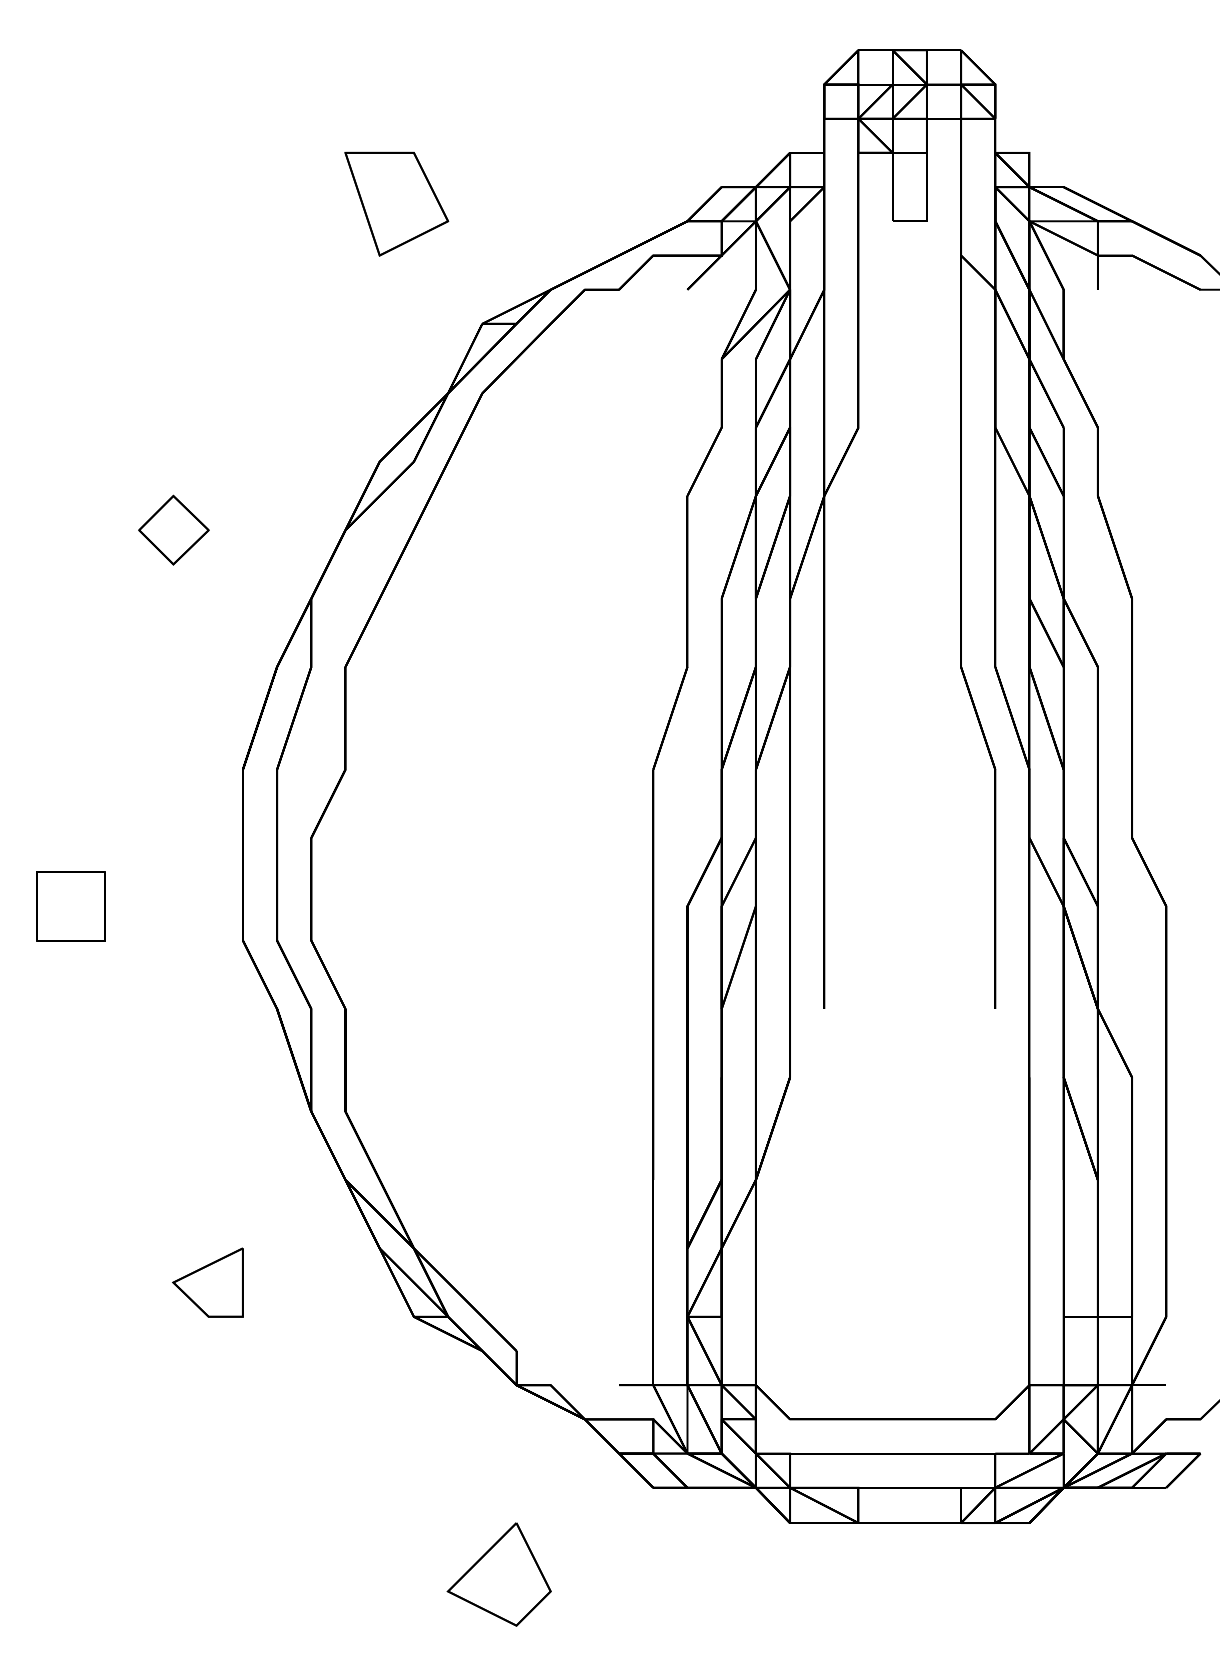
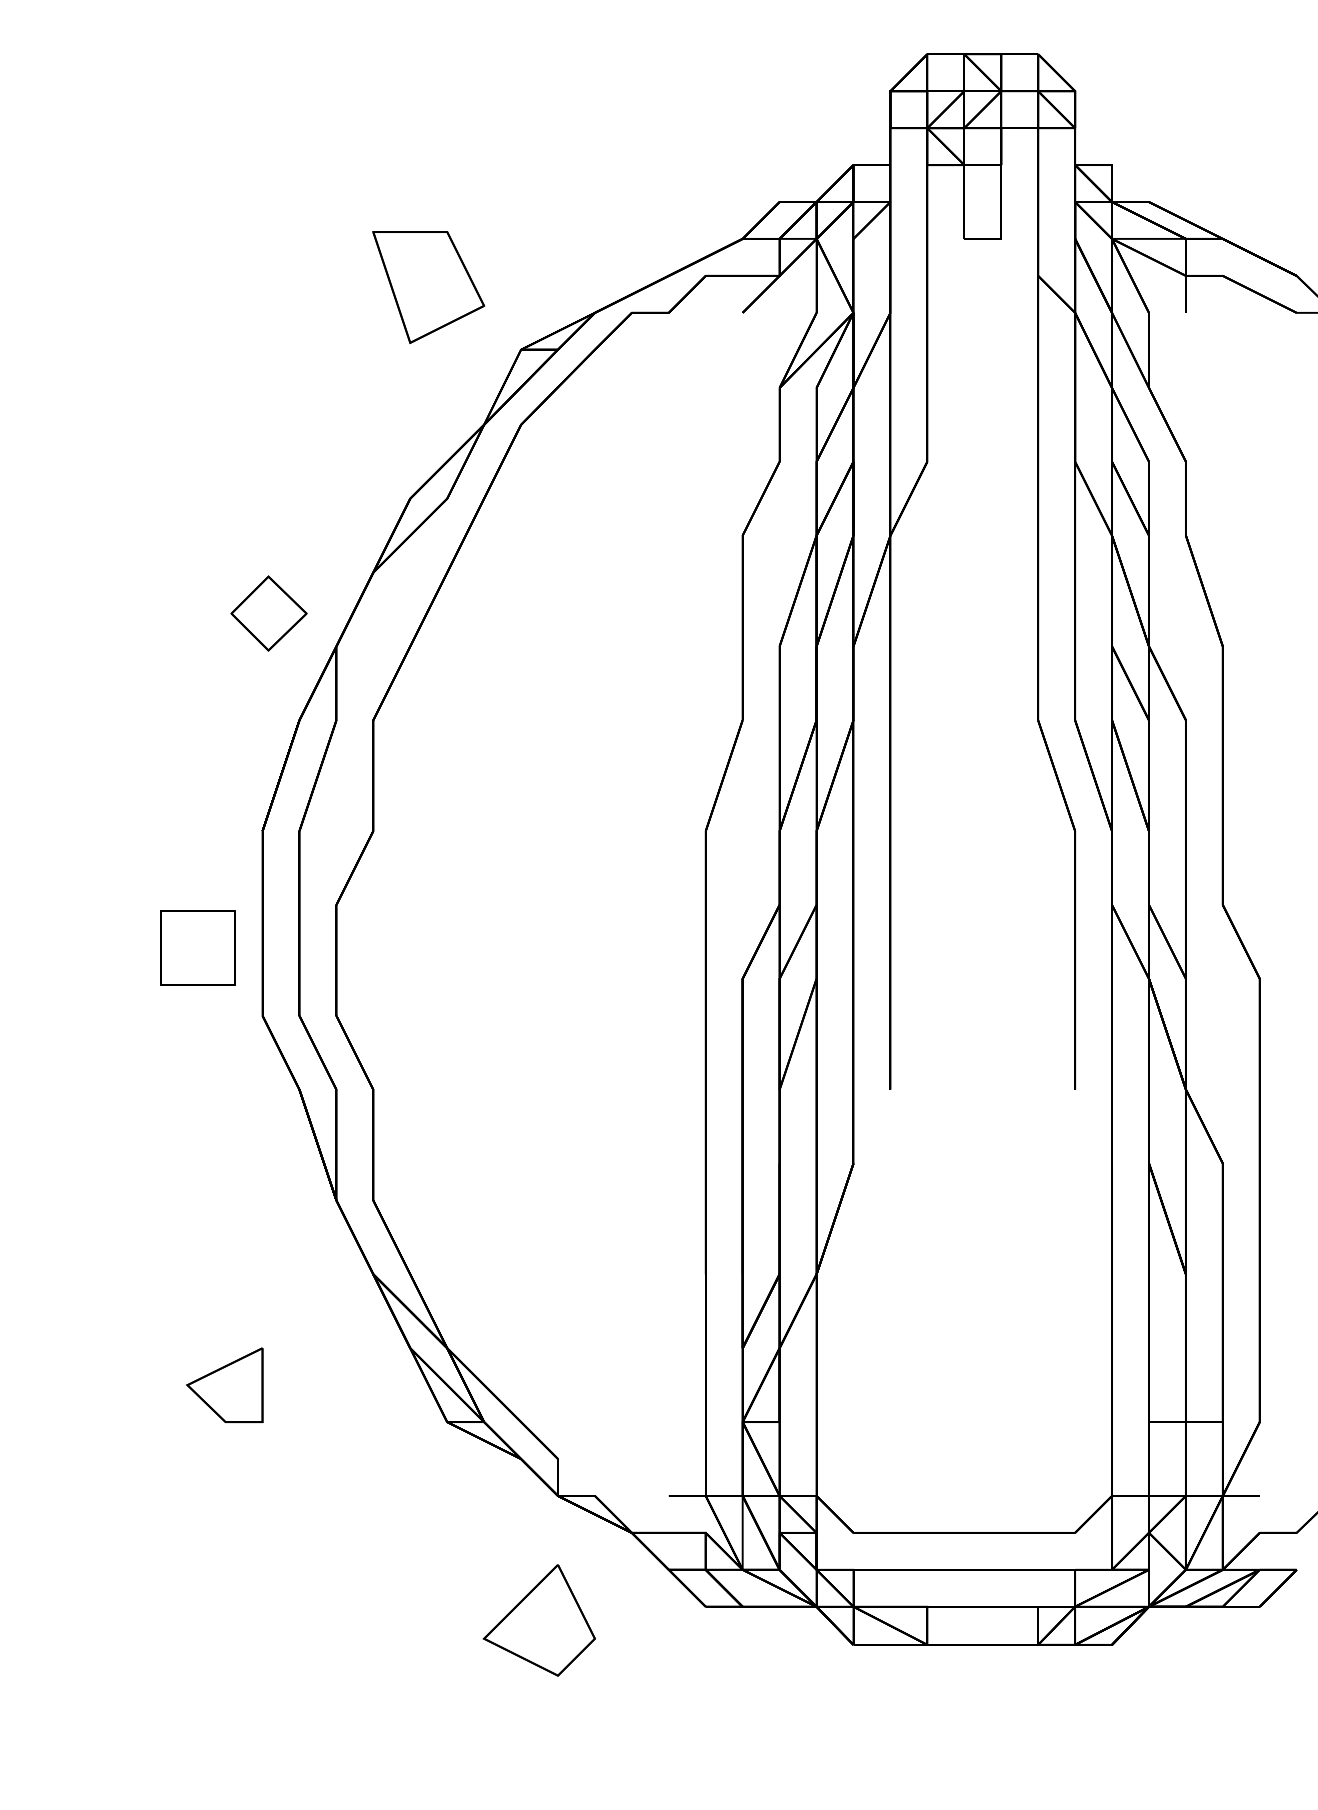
part: (396, 204) -> (428, 287), moved
part: (173, 530) -> (268, 613), moved
part: (70, 906) -> (197, 947), moved
part: (498, 1574) -> (538, 1620), moved

